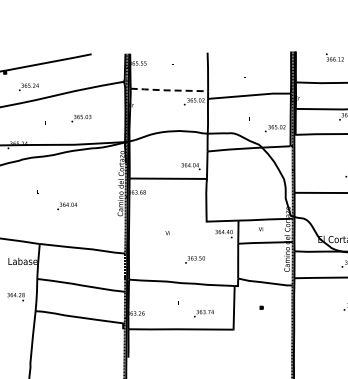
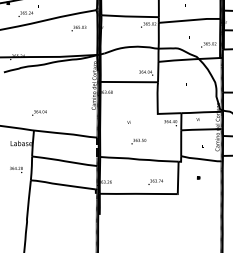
line: (168, 90) -> (129, 16), dashed -> solid
text: (81, 118) -> (79, 28), moved
text: (67, 206) -> (39, 113), moved
text: (195, 259) -> (139, 141), moved

